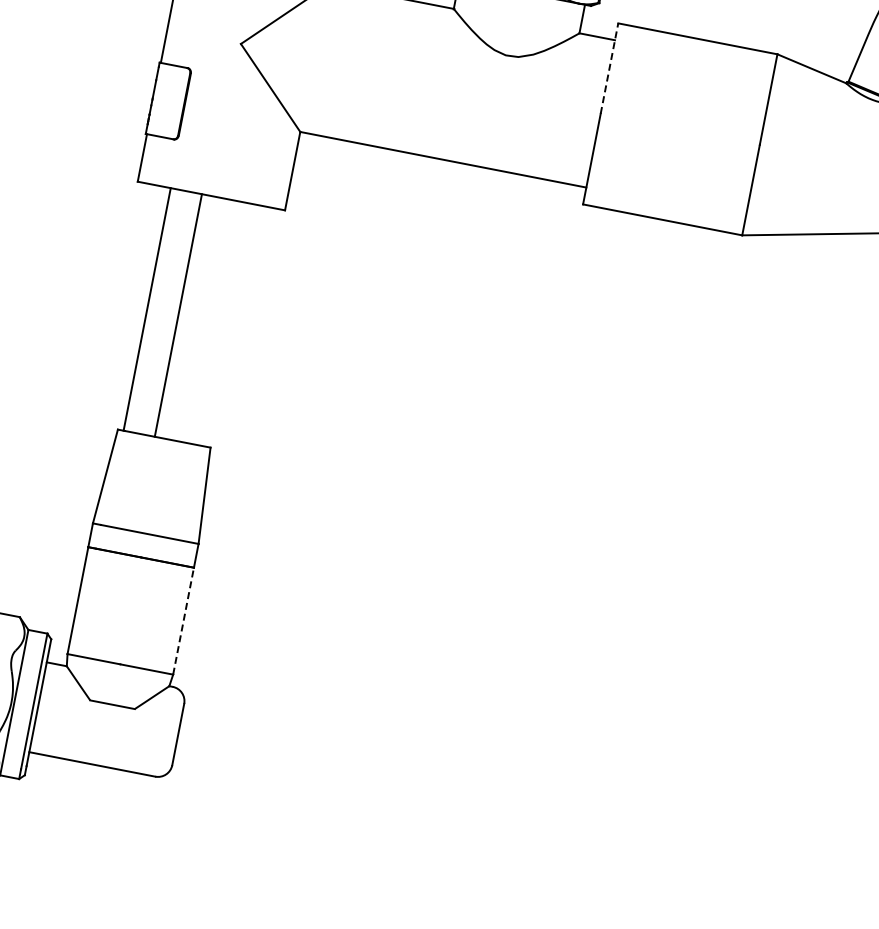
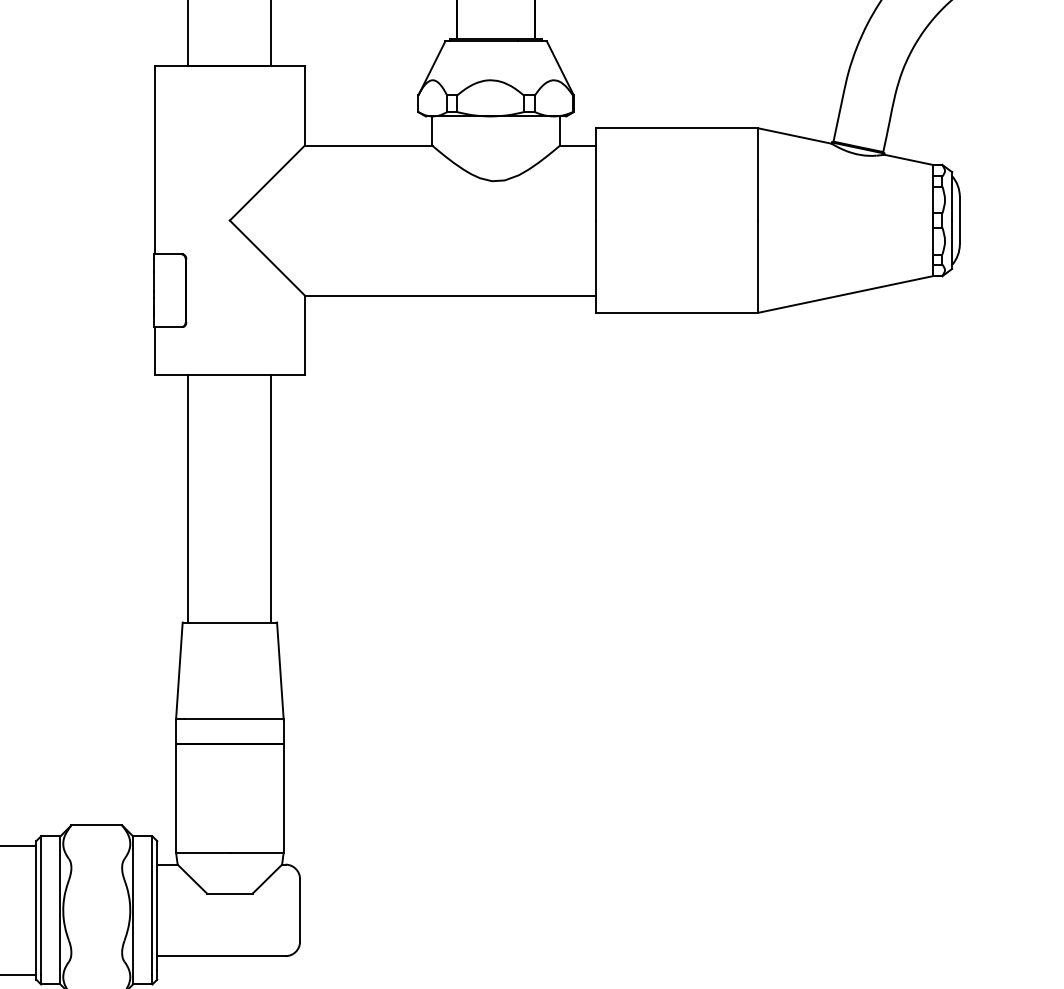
line: (609, 67) -> (596, 173), dashed -> solid
line: (178, 315) -> (271, 498), moved
line: (183, 620) -> (283, 797), dashed -> solid

